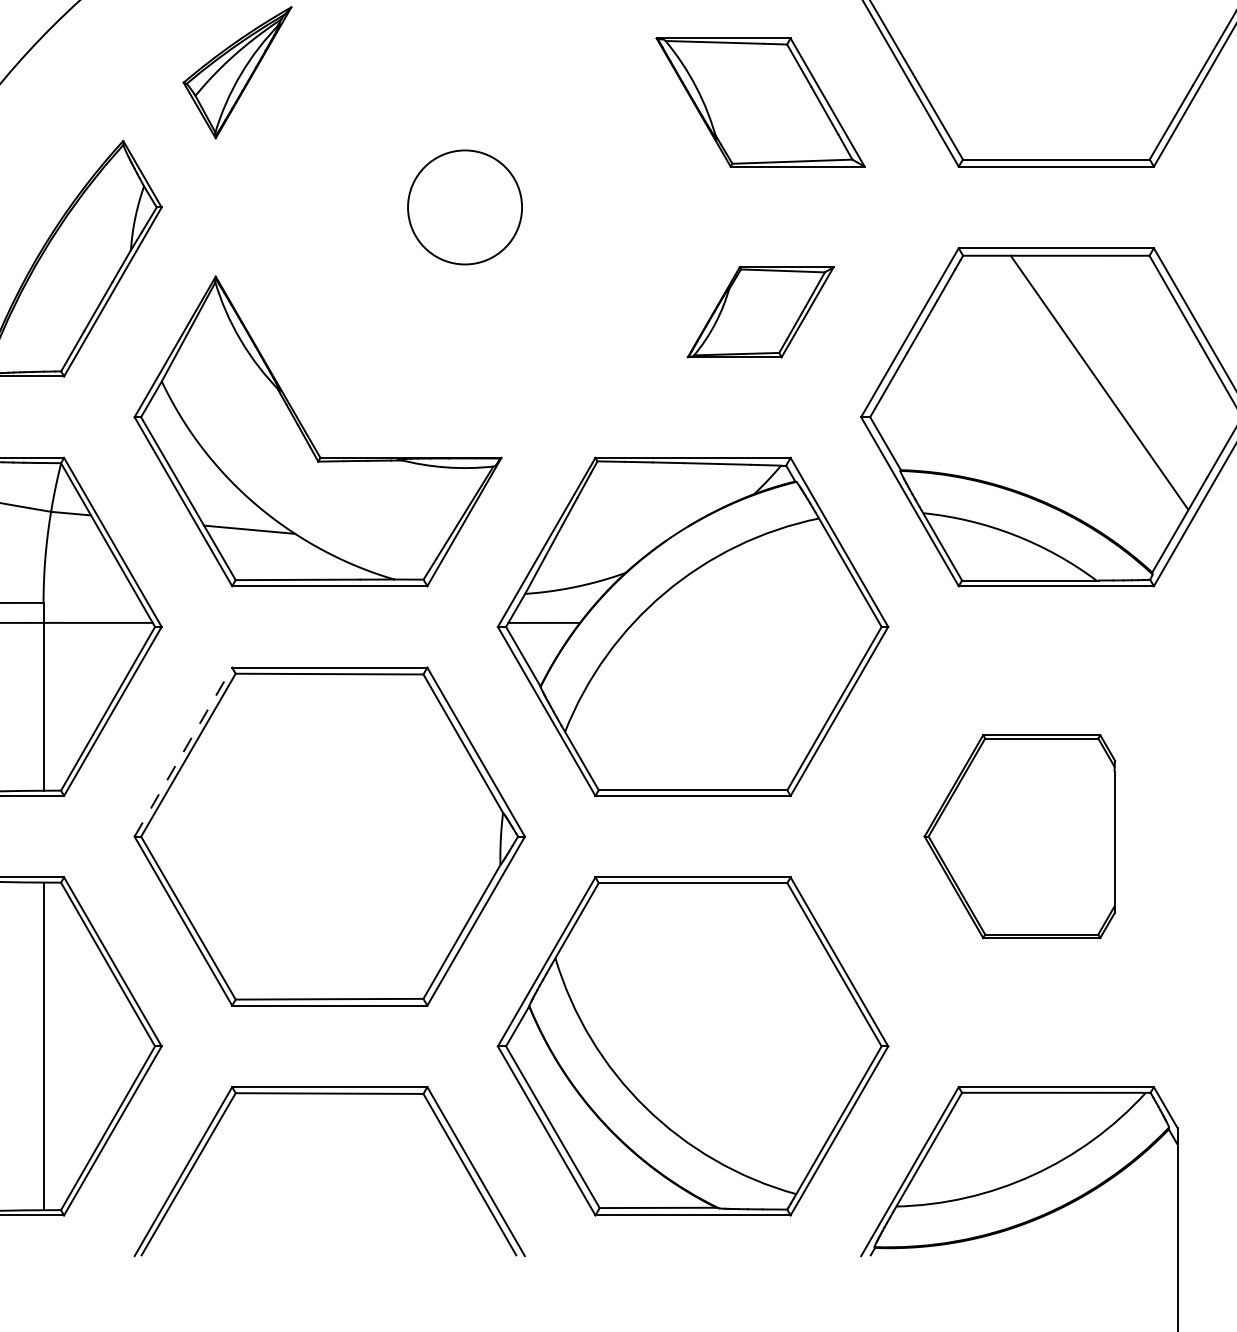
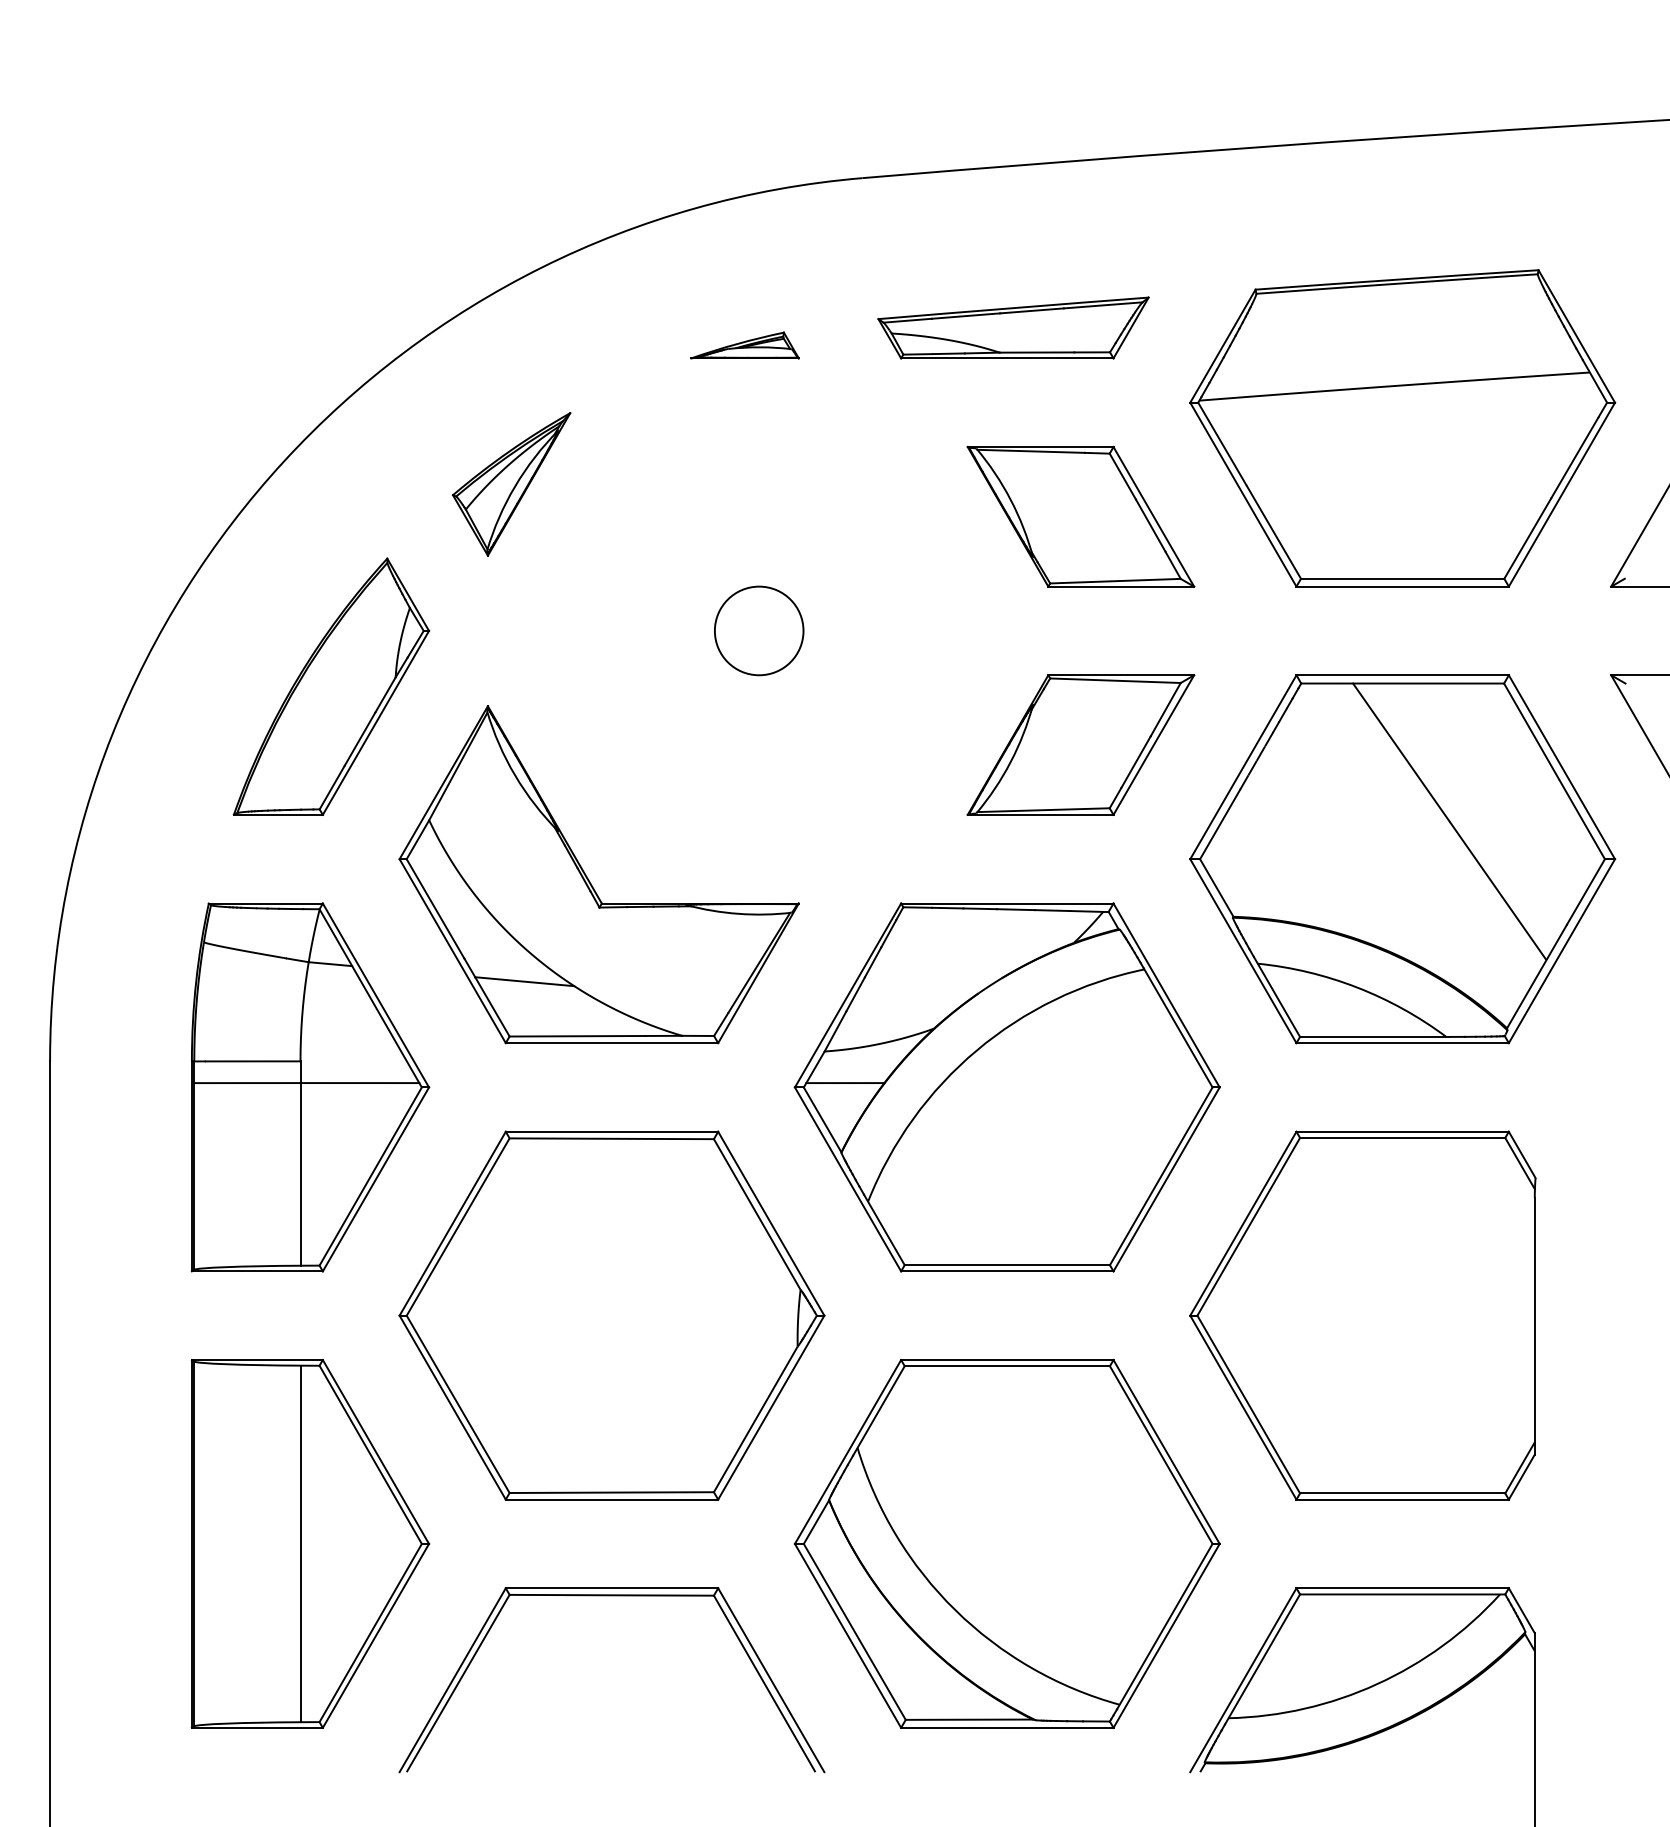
circle: (464, 207) -> (758, 630), size x0.71
part: (760, 311) -> (1080, 744), size x1.43
line: (183, 751) -> (452, 1223), dashed -> solid
part: (1019, 836) -> (1362, 1315), size x1.67

